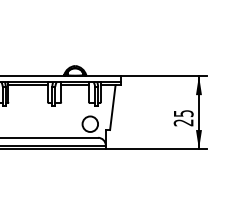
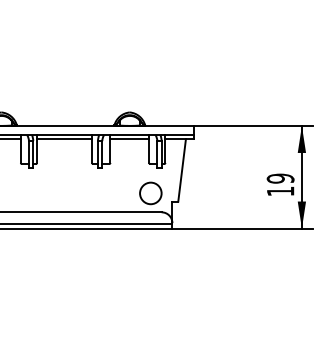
text: (183, 117) -> (280, 184), 25 -> 19

